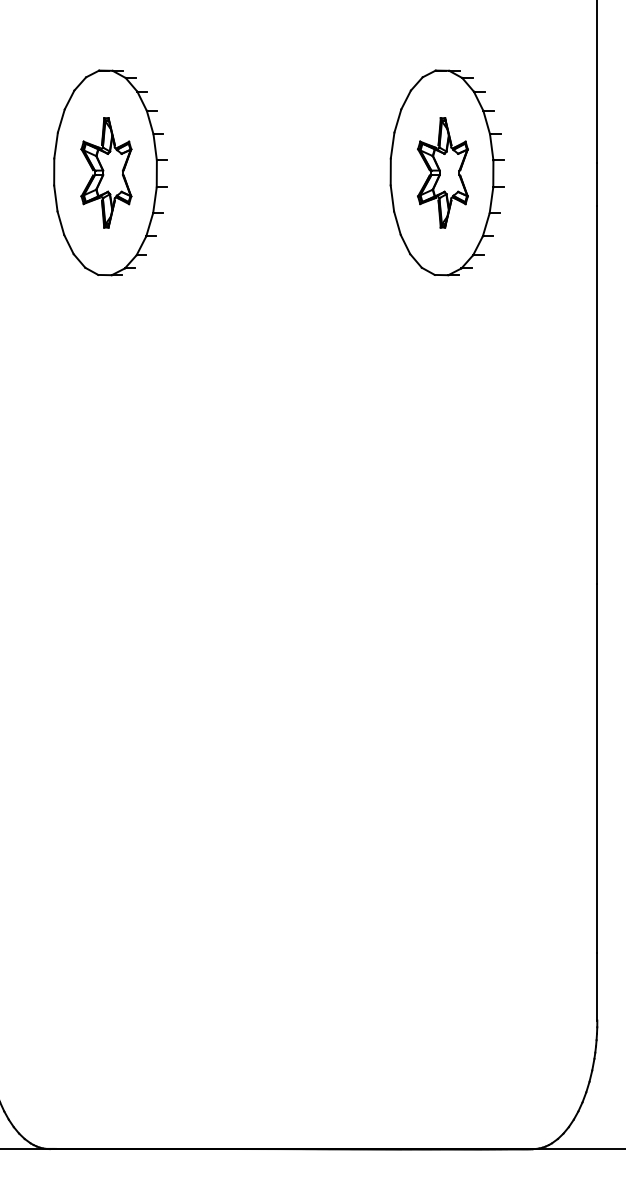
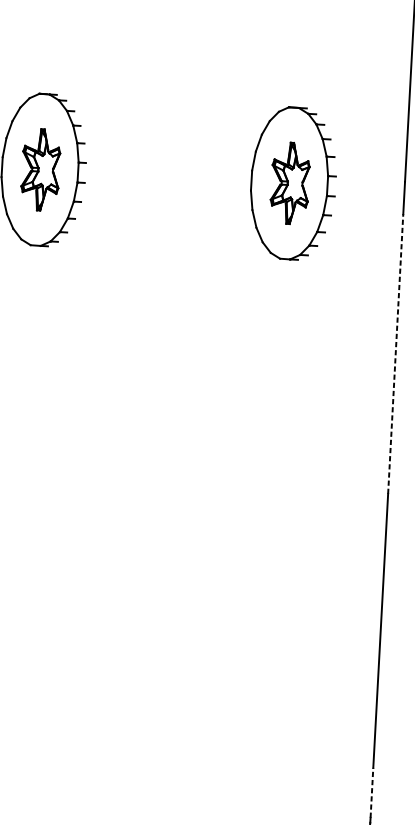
line: (597, 394) -> (395, 353), solid -> dashed
line: (597, 986) -> (372, 792), solid -> dashed

